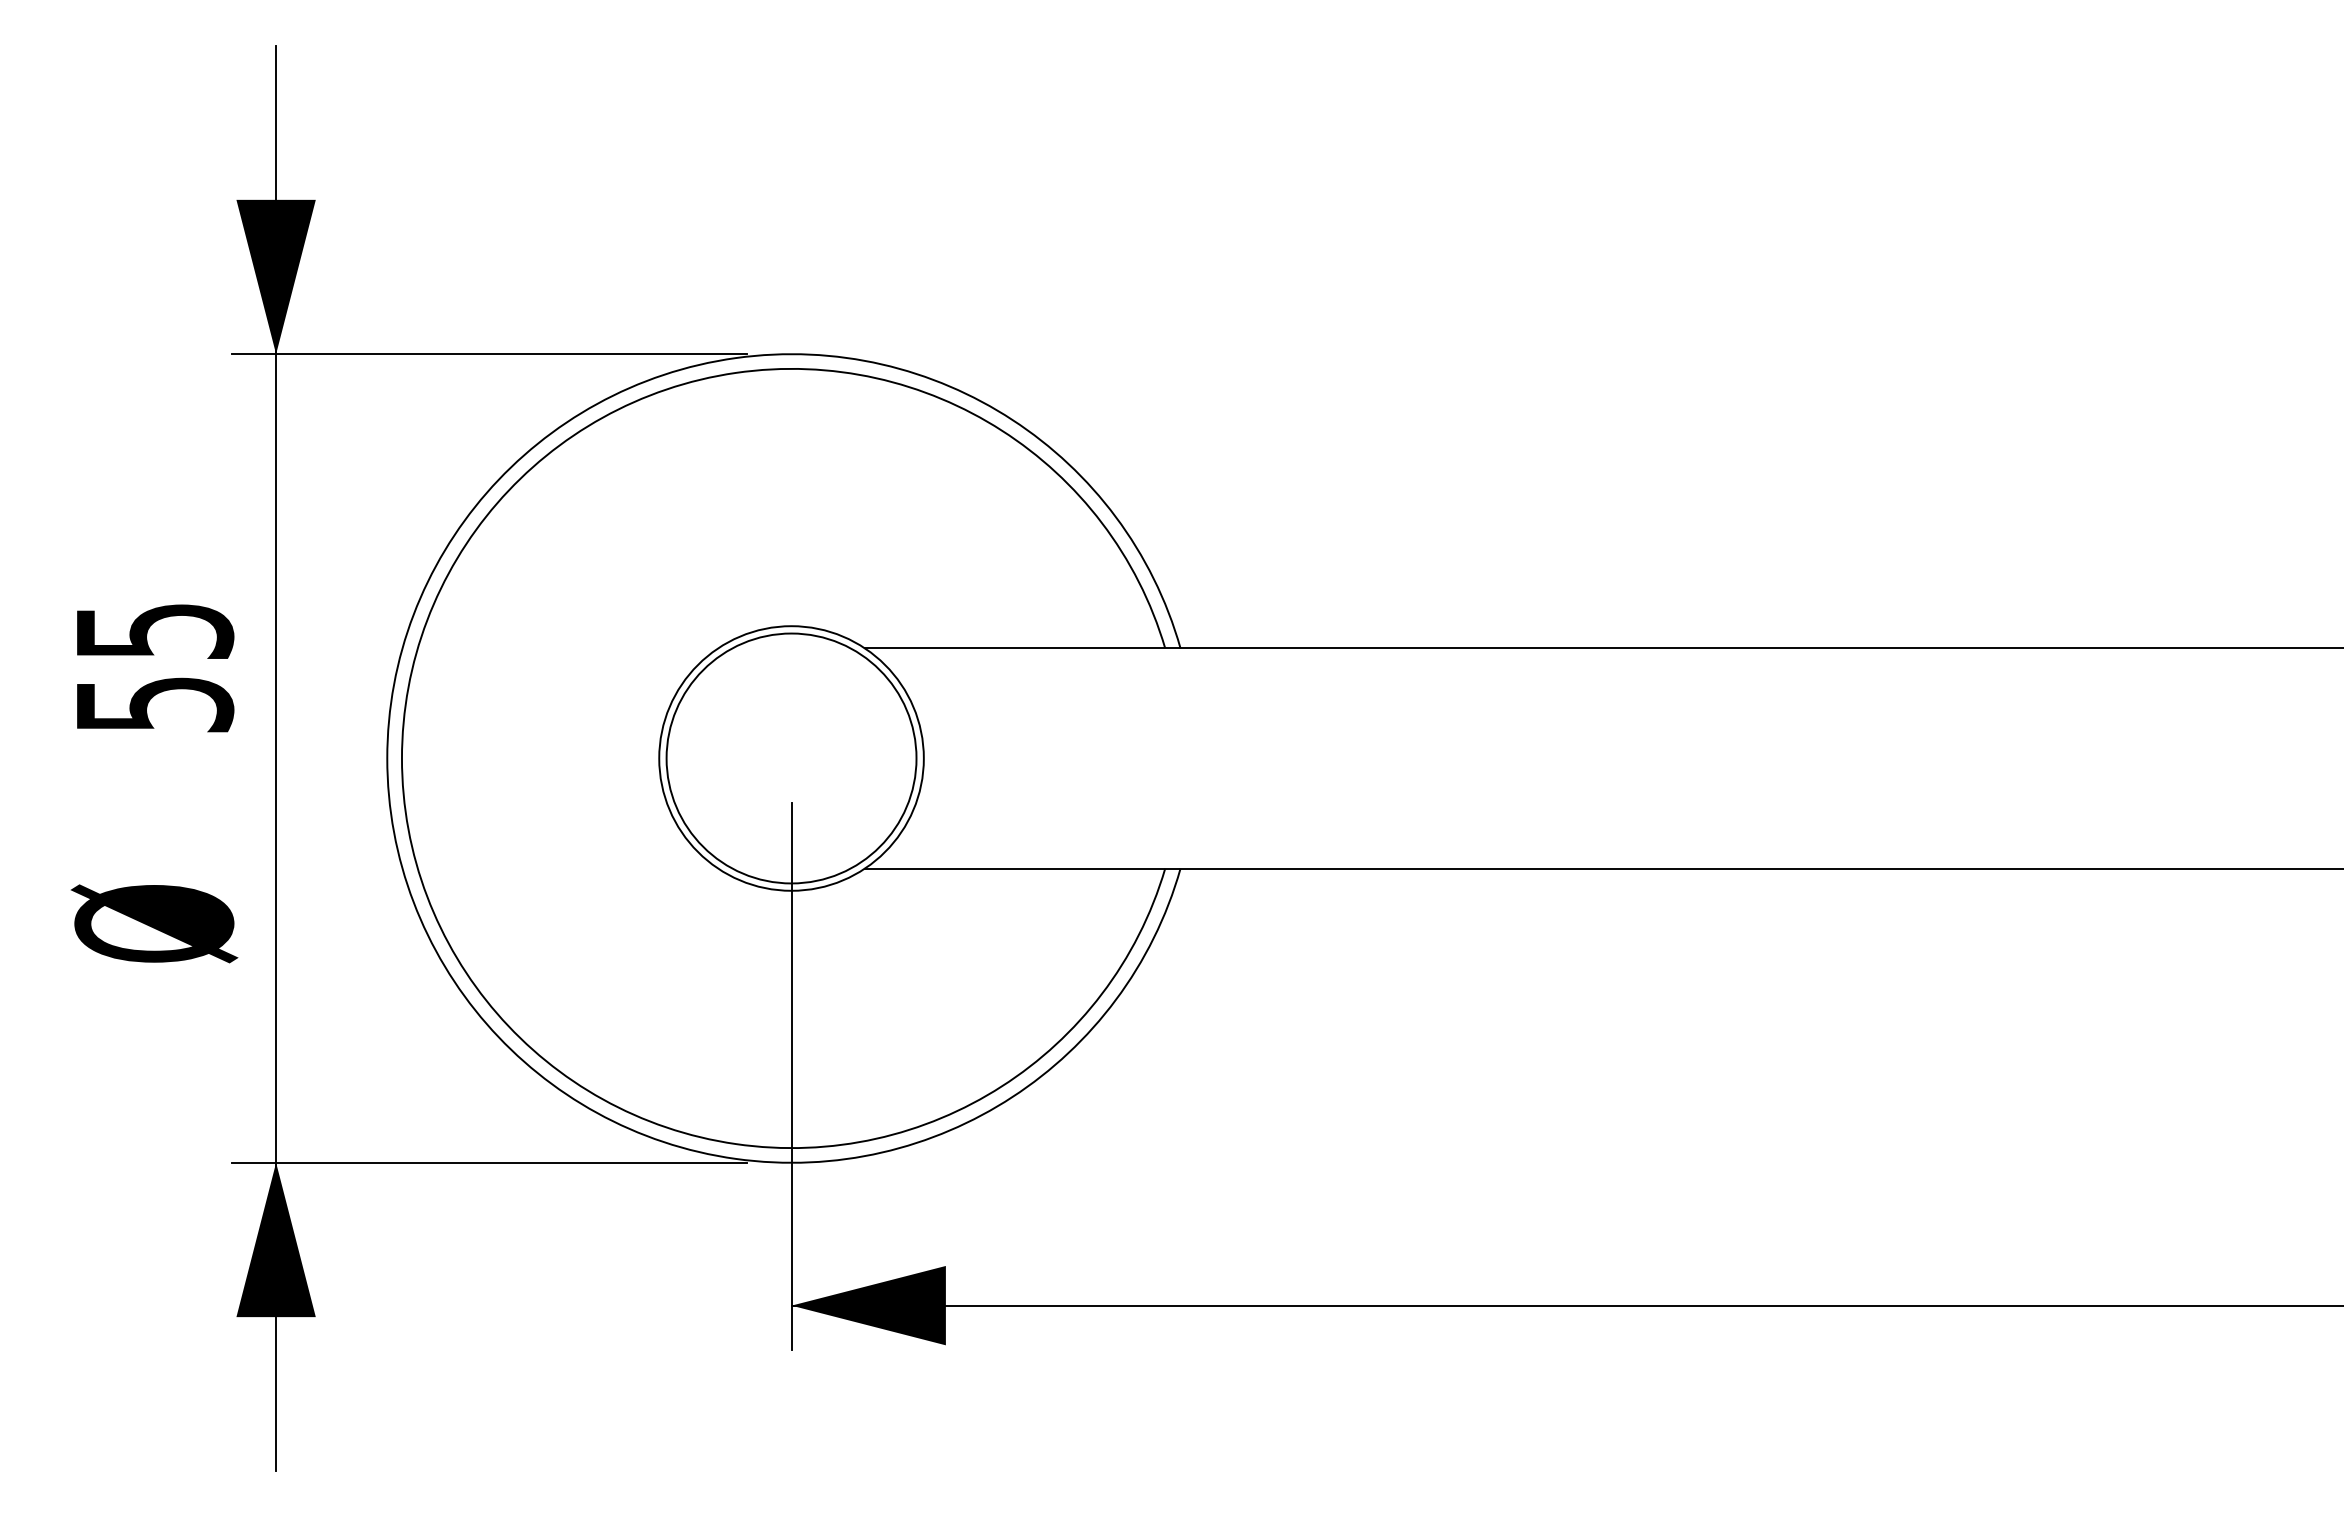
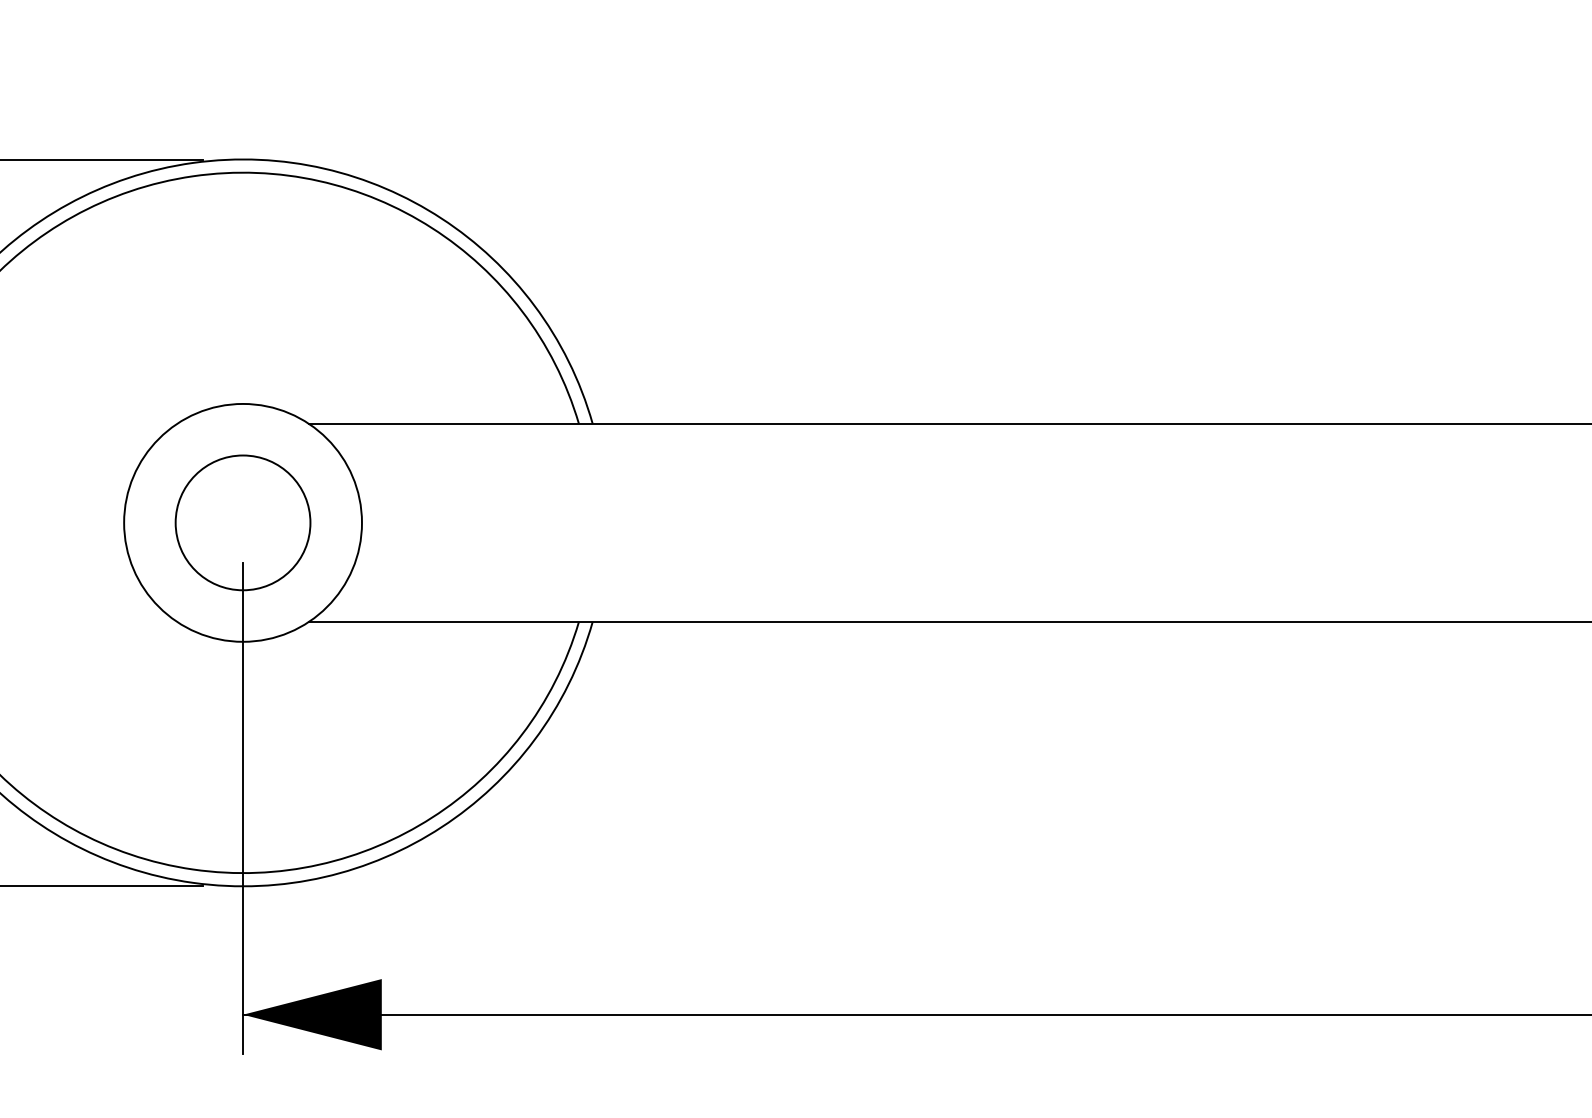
circle: (791, 758) -> (243, 522), size x0.6

